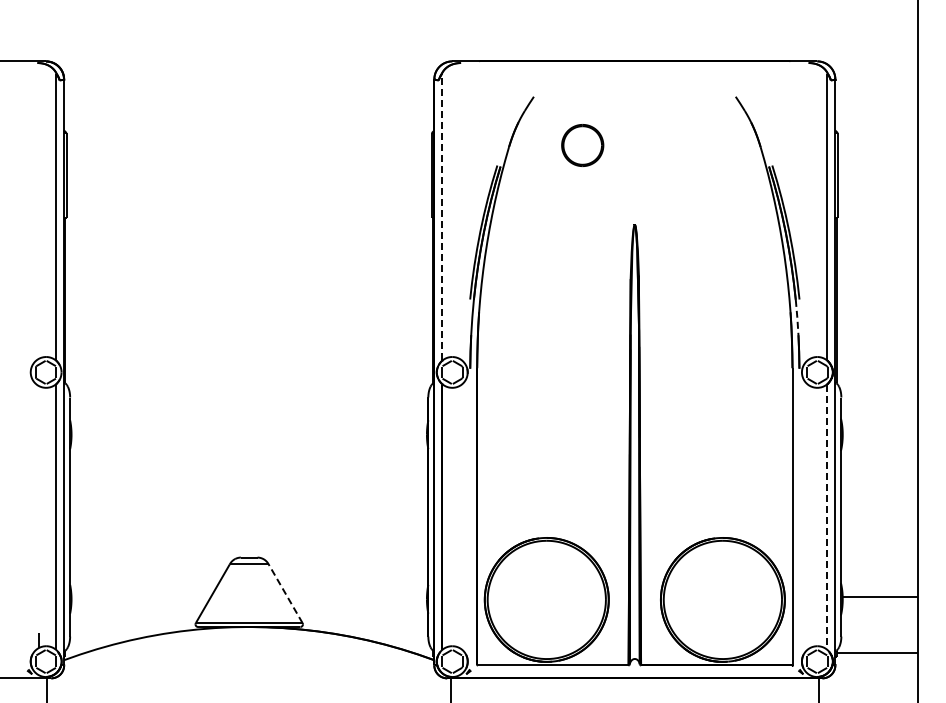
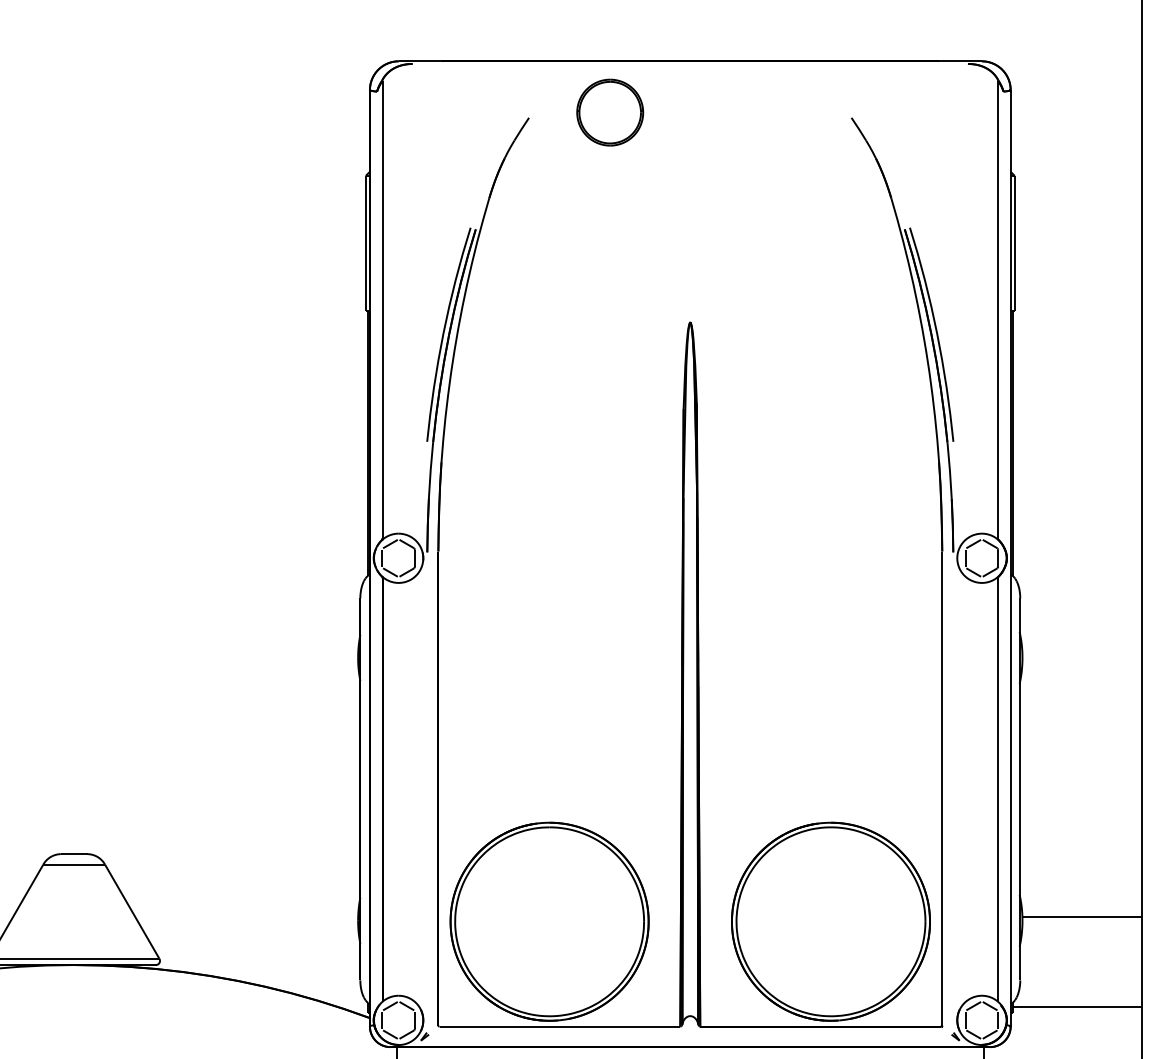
part: (582, 145) -> (609, 112), moved
line: (442, 217) -> (382, 310), dashed -> solid
line: (797, 317) -> (950, 470), dashed -> solid
line: (827, 517) -> (998, 790), dashed -> solid
line: (285, 593) -> (132, 911), dashed -> solid

